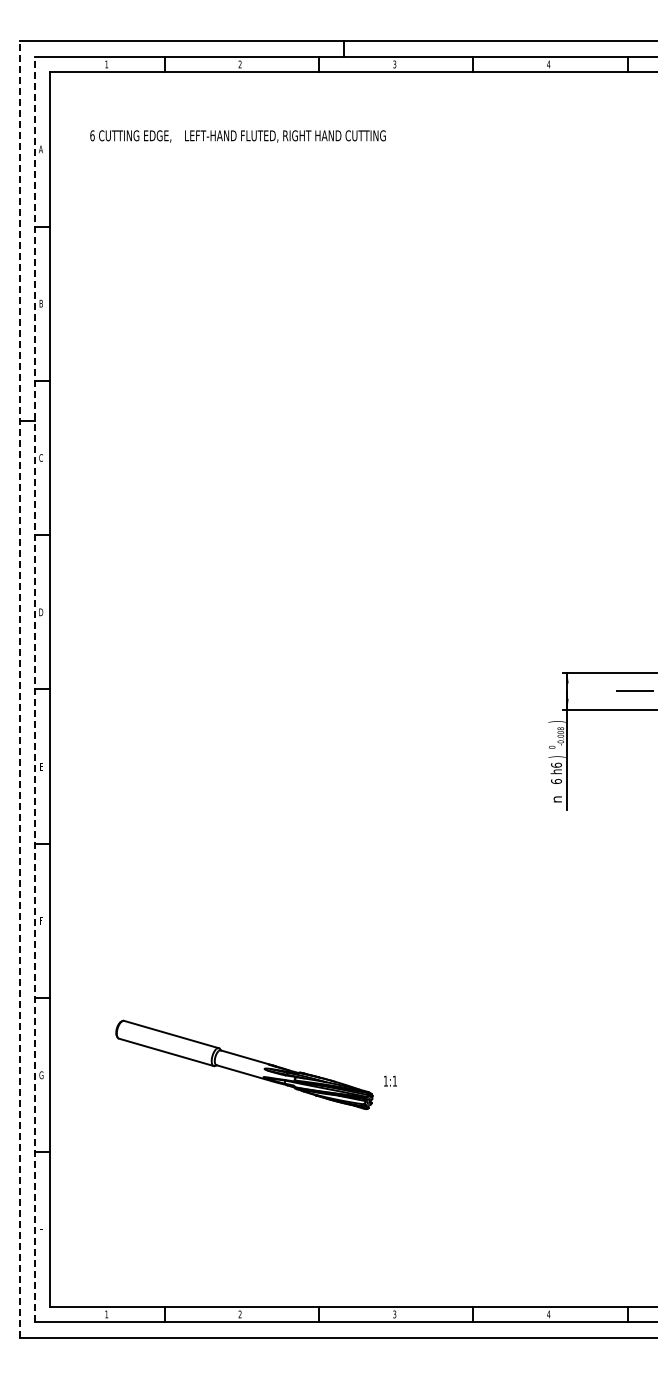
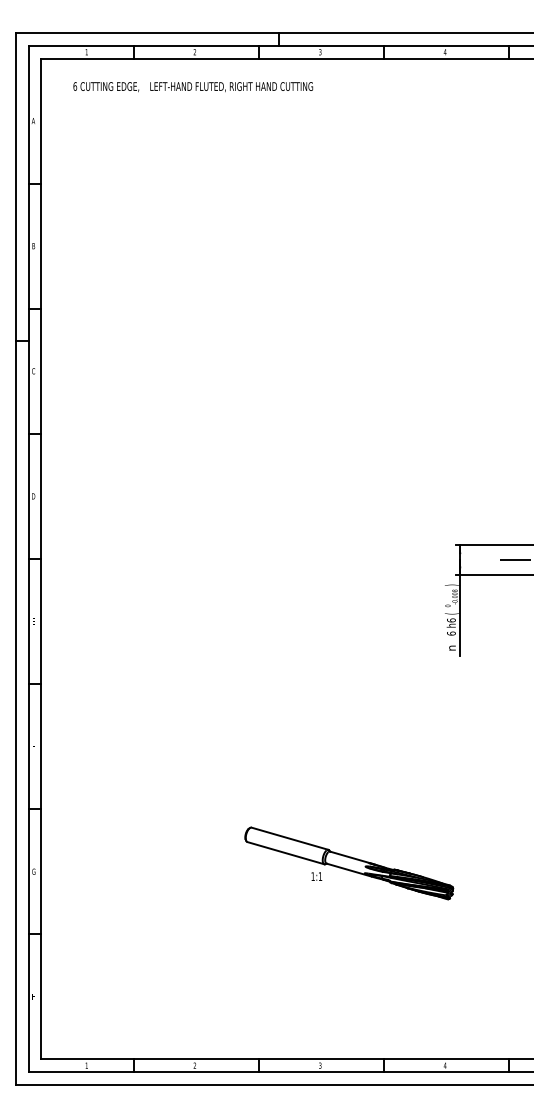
text: (237, 136) -> (192, 87), moved
line: (19, 689) -> (16, 559), dashed -> solid
line: (35, 689) -> (29, 559), dashed -> solid
text: (556, 756) -> (451, 613), ) -> (
part: (244, 1064) -> (349, 863), moved

